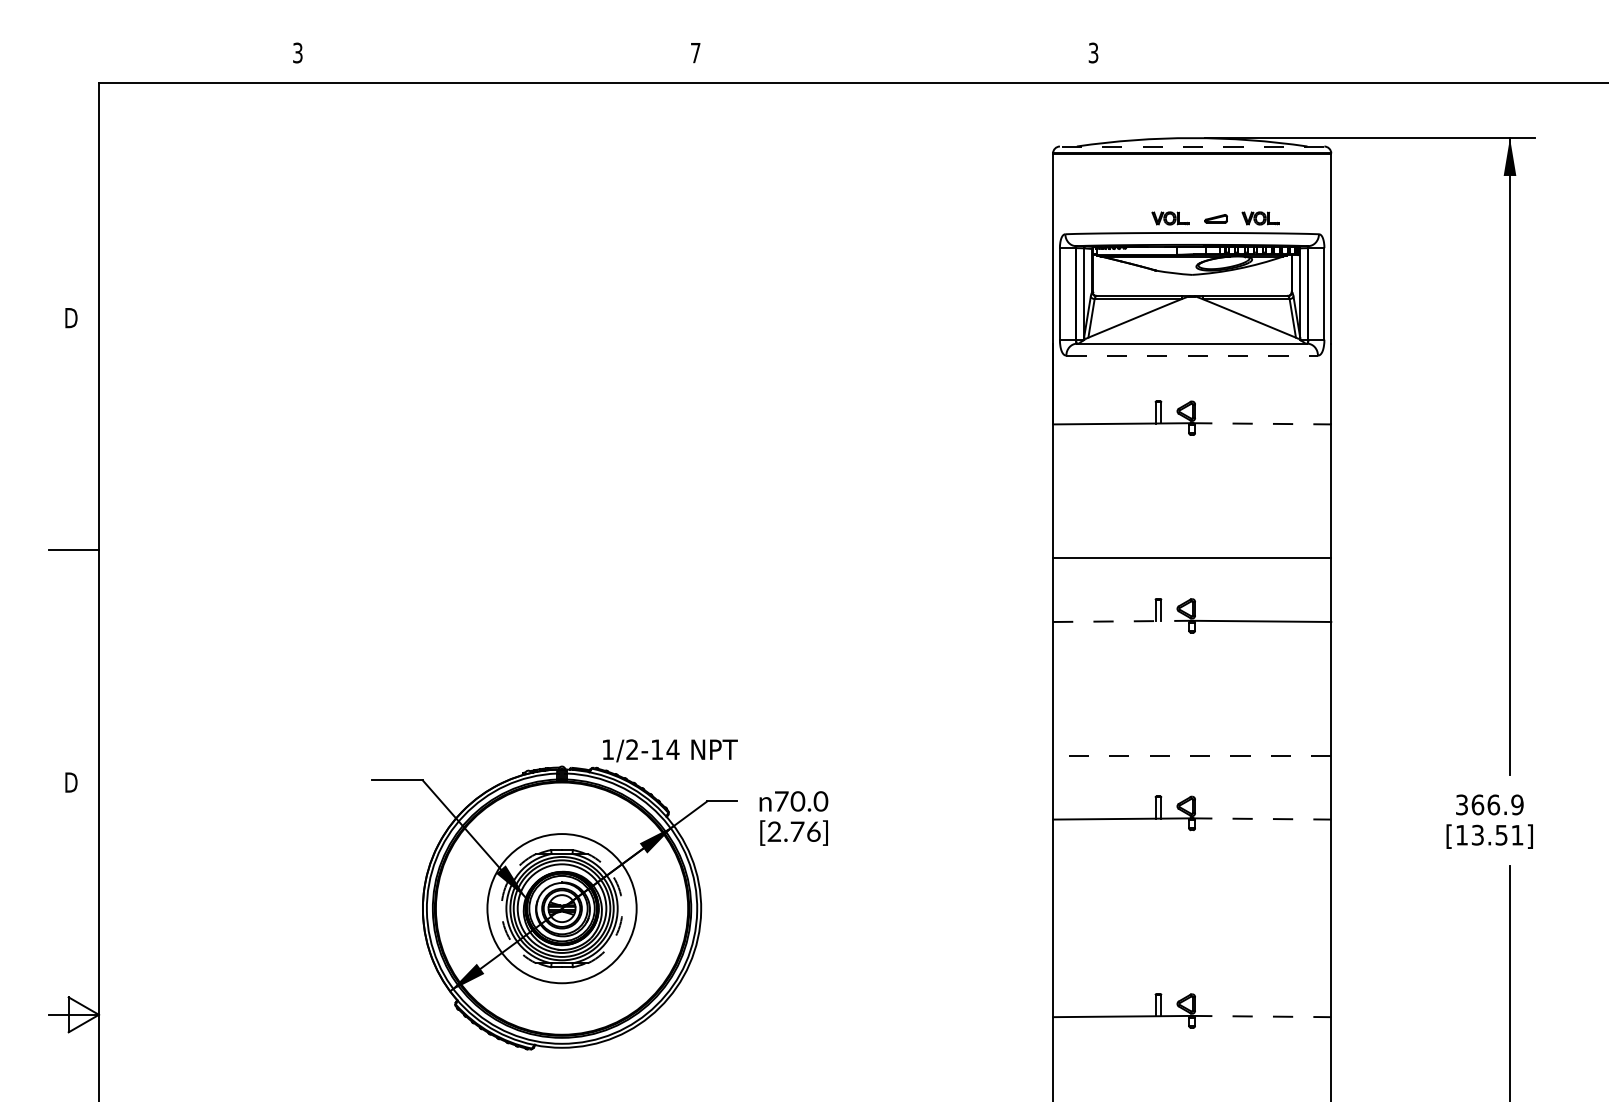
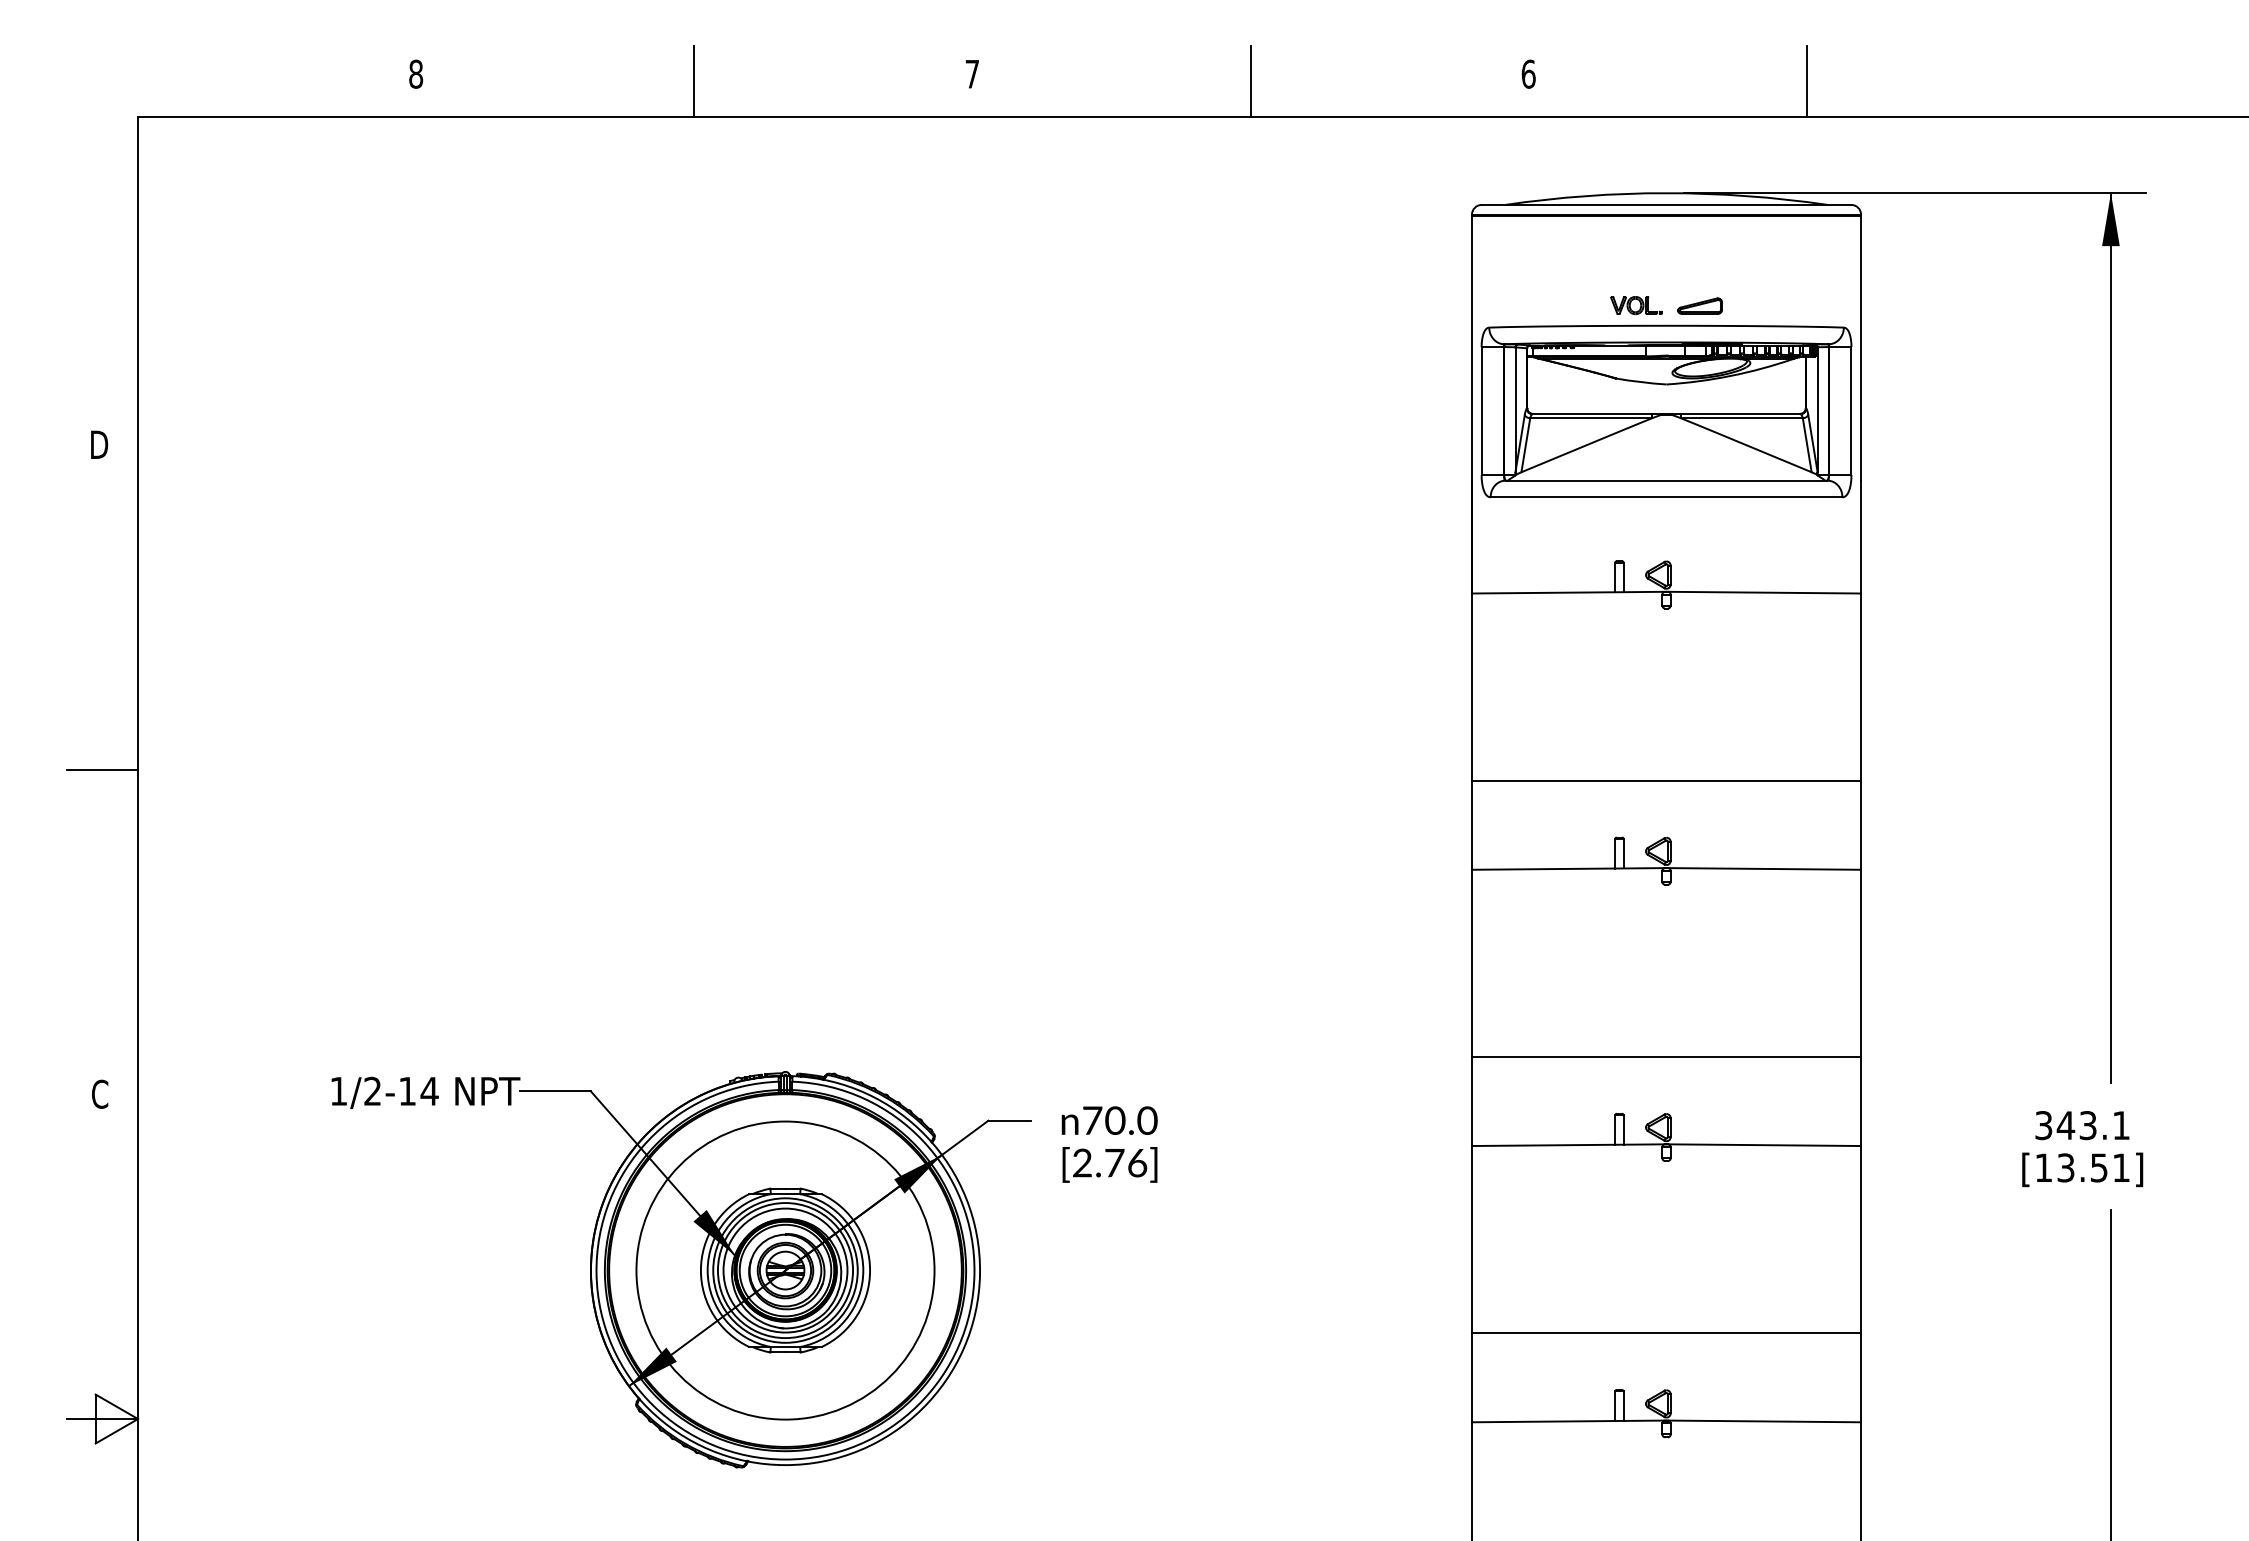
text: (298, 52) -> (416, 73), 3 -> 8
text: (1093, 52) -> (1528, 73), 3 -> 6
line: (496, 58) -> (694, 81), added
line: (894, 58) -> (1250, 81), added
line: (1292, 58) -> (1806, 81), added
line: (1192, 146) -> (1666, 204), dashed -> solid
part: (1215, 218) -> (1699, 305), size x1.43
part: (1260, 218) -> (1762, 305), removed
line: (1192, 355) -> (1666, 497), dashed -> solid
line: (1262, 423) -> (1764, 592), dashed -> solid
line: (1122, 621) -> (1569, 868), dashed -> solid
text: (670, 750) -> (425, 1092), moved
line: (1192, 756) -> (1666, 1057), dashed -> solid
text: (71, 782) -> (99, 1093), D -> C
text: (1497, 804) -> (2093, 1125), 366.9 -> 343.1
line: (1262, 819) -> (1764, 1145), dashed -> solid
arc: (501, 908) -> (700, 1270), dashed -> solid
circle: (562, 908) -> (785, 1270), size x1.43
arc: (622, 908) -> (870, 1270), dashed -> solid
line: (1192, 953) -> (1666, 1333), added
line: (1262, 1016) -> (1764, 1421), dashed -> solid

